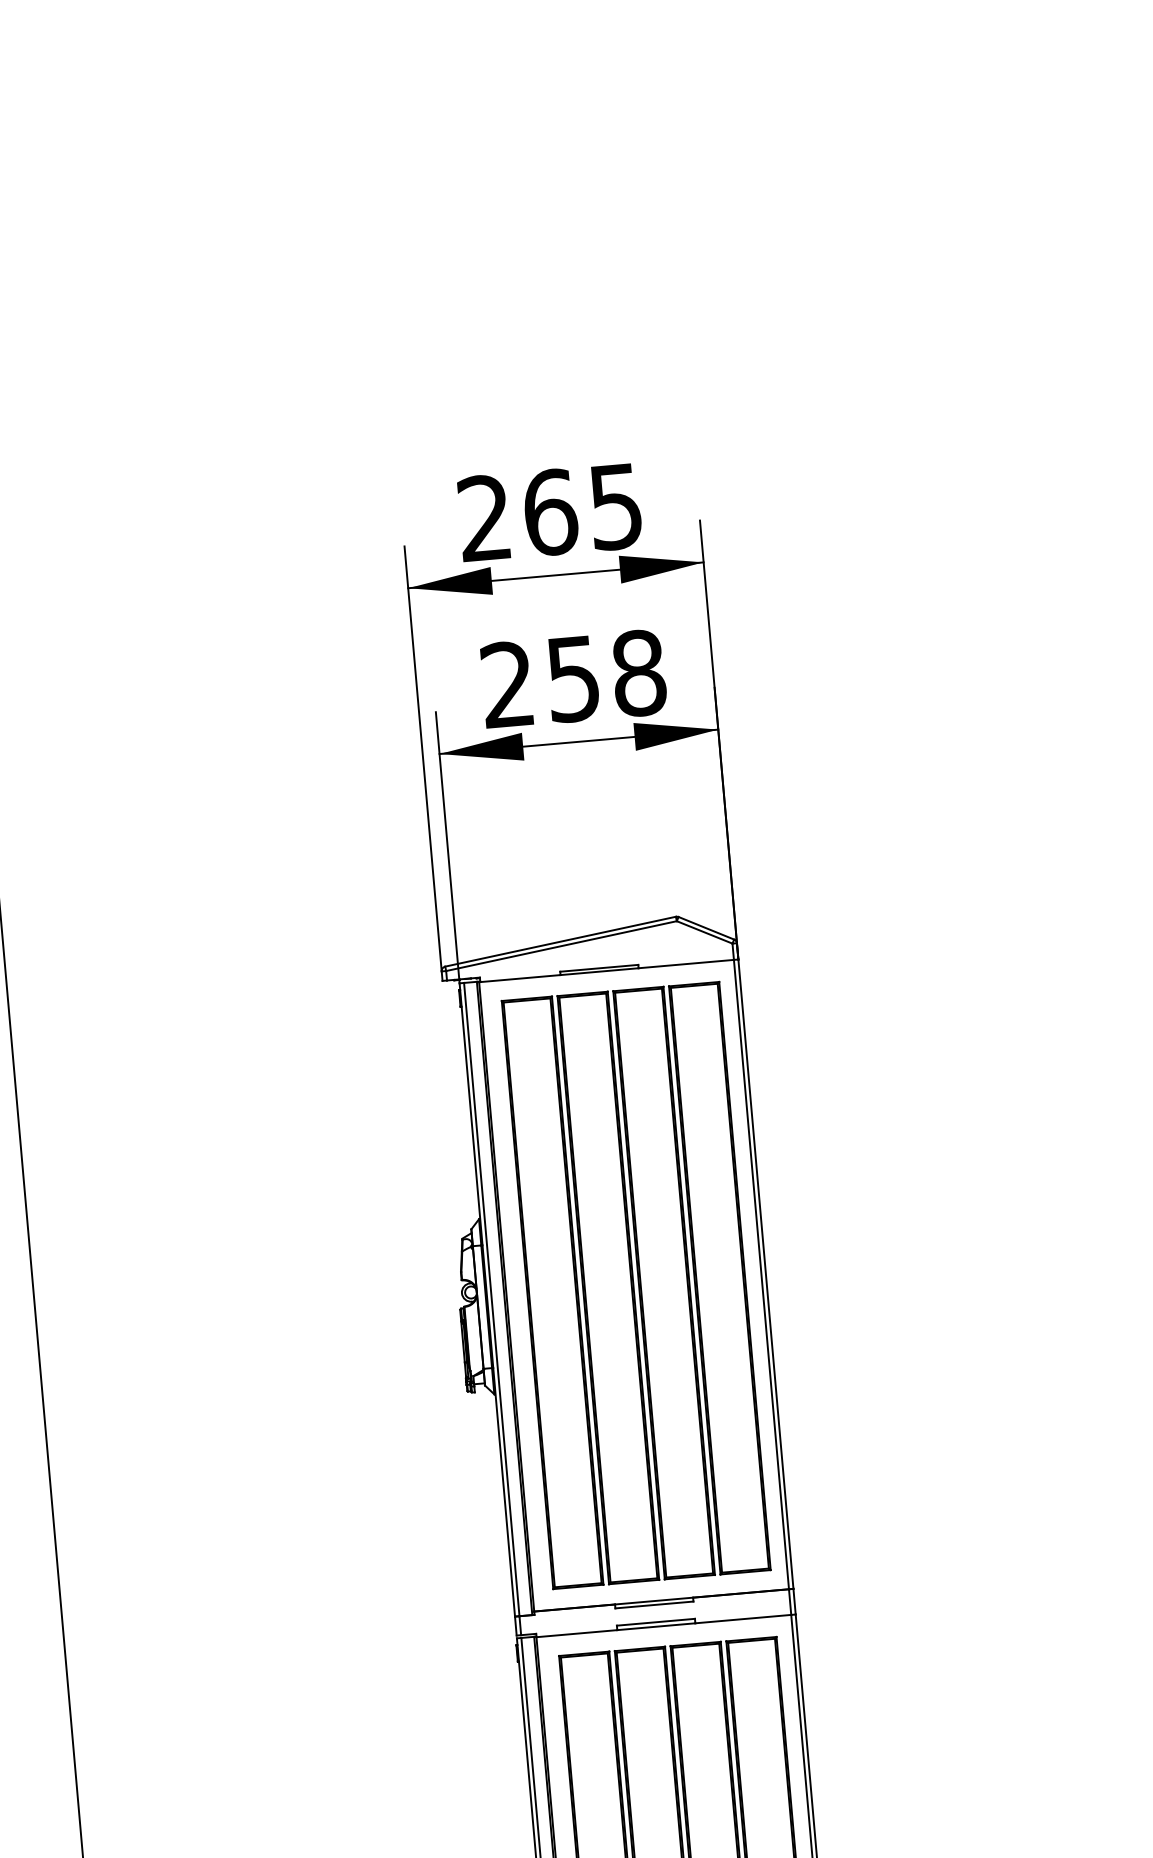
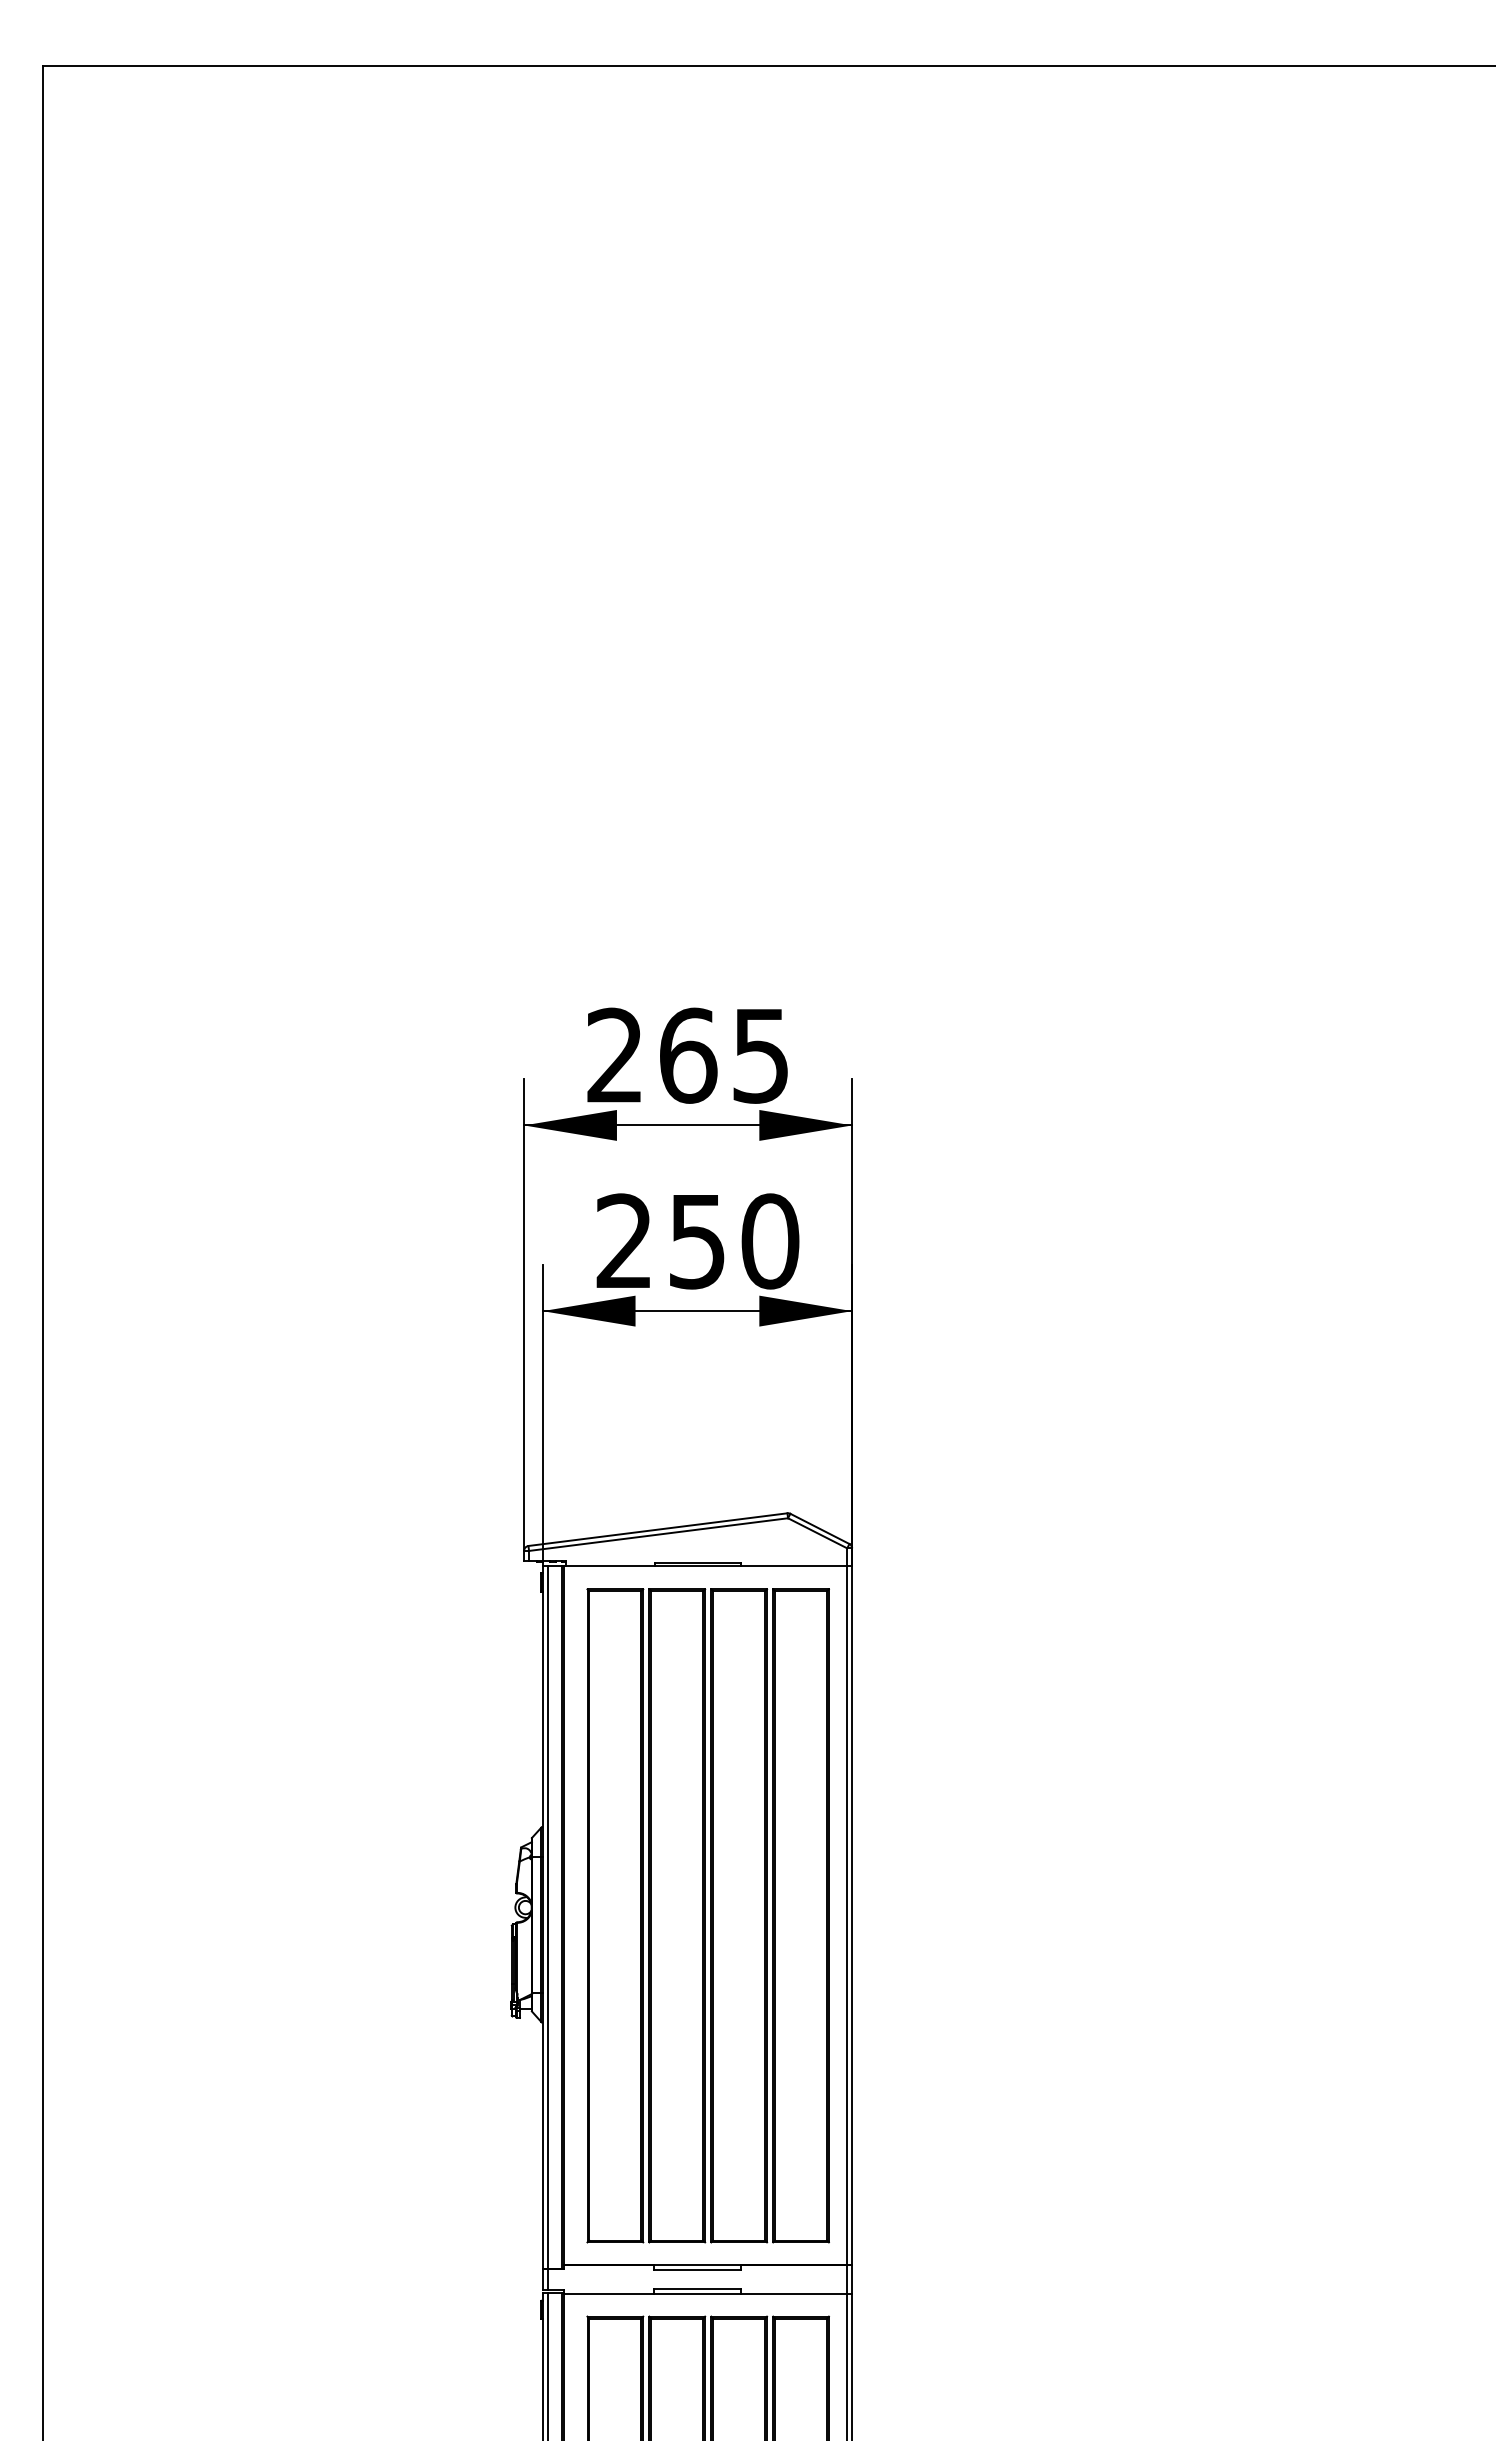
text: (639, 673) -> (770, 1241), 258 -> 250

